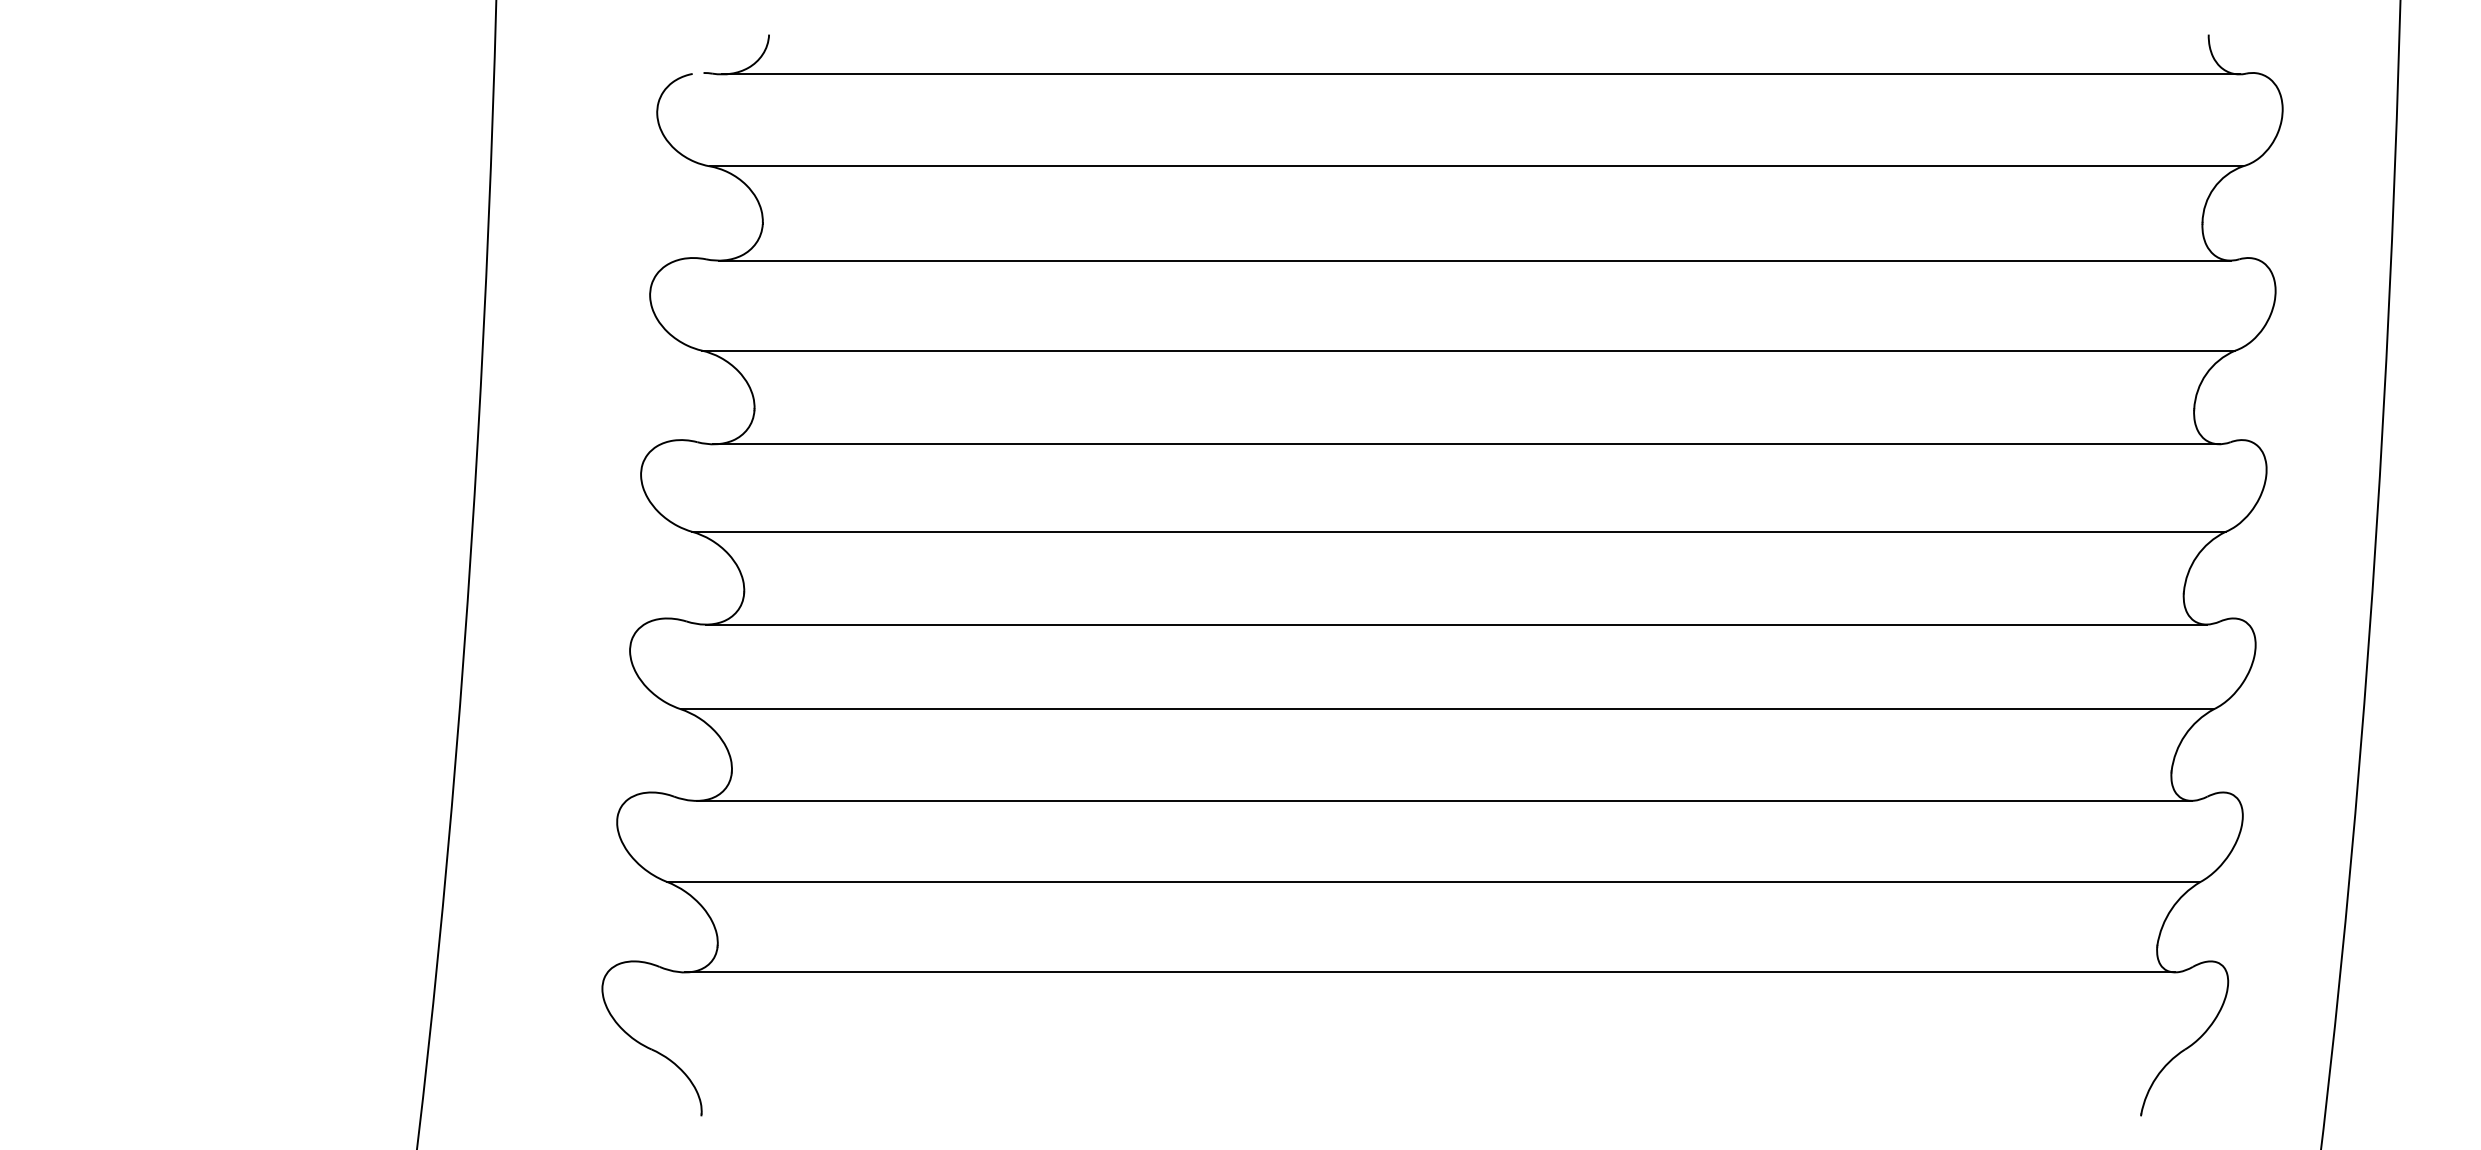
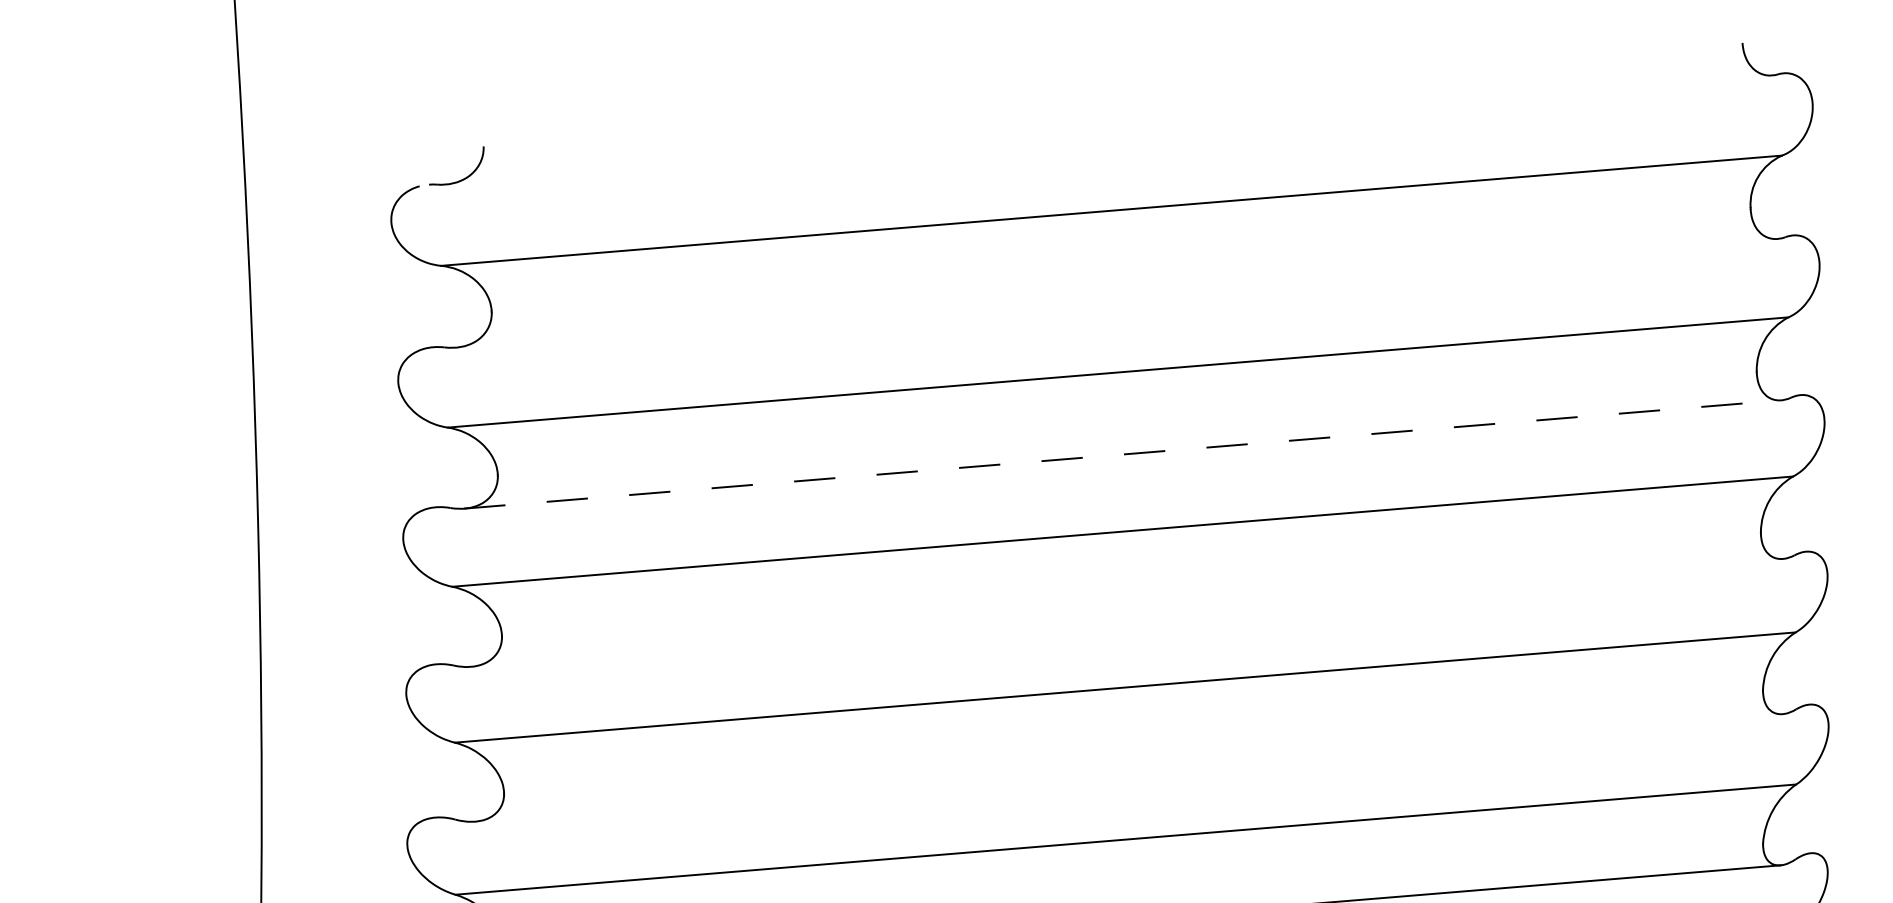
line: (1480, 74) -> (1108, 130), removed
line: (1474, 260) -> (1116, 293), removed
line: (1466, 444) -> (1122, 454), solid -> dashed
line: (1455, 624) -> (1126, 612), removed
line: (1443, 800) -> (1128, 767), removed

